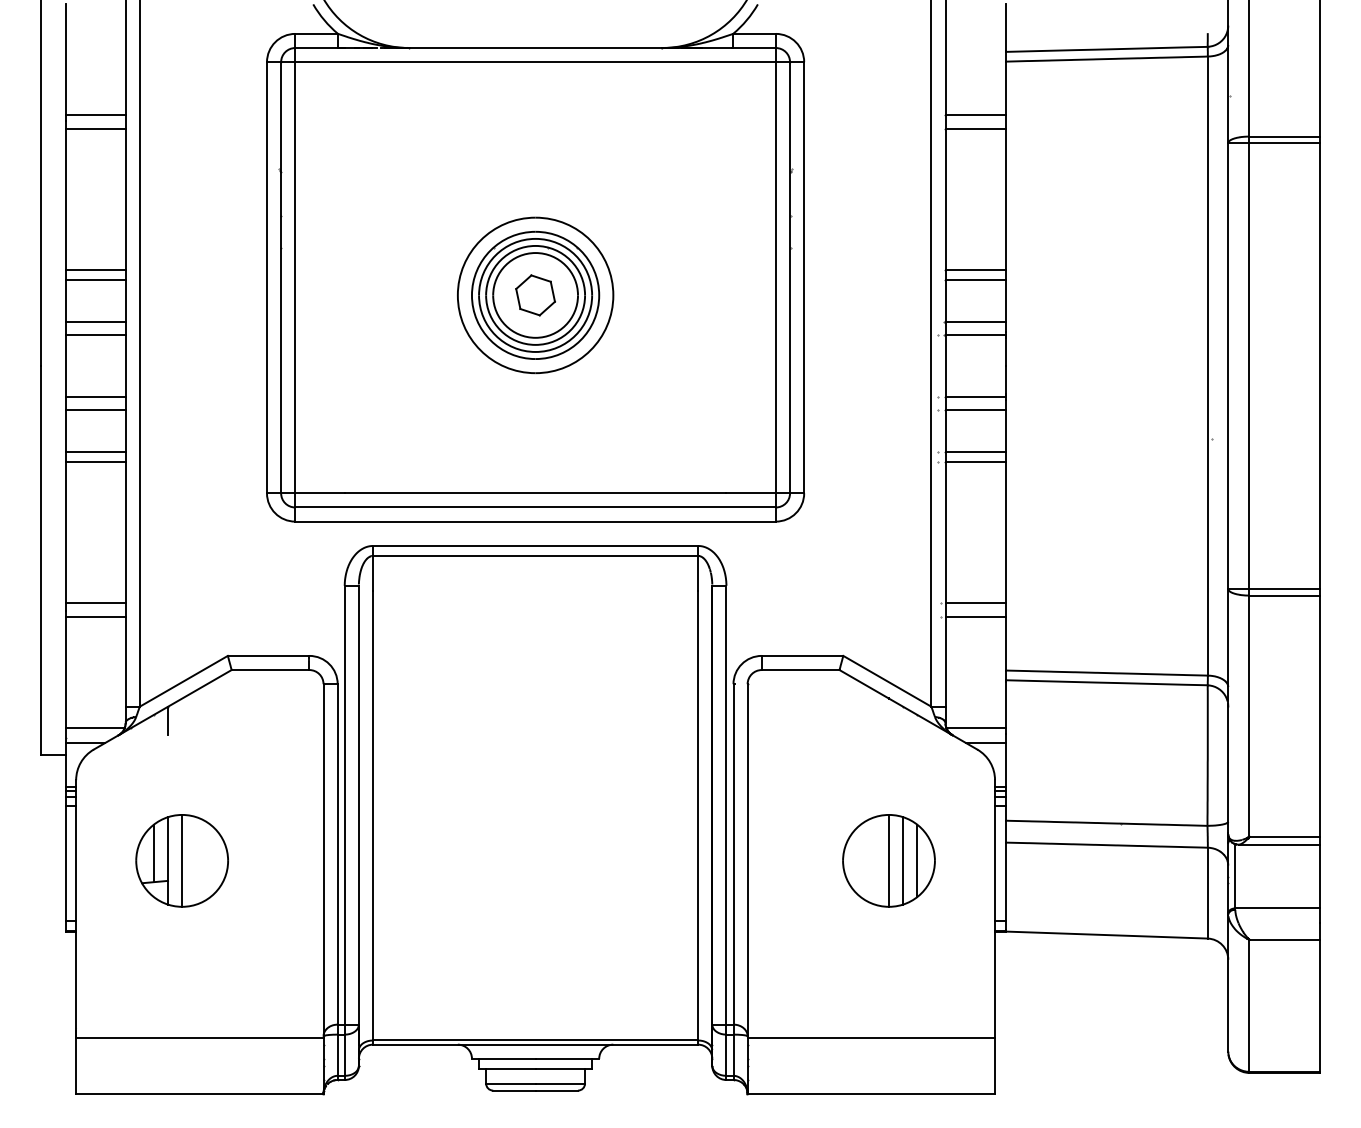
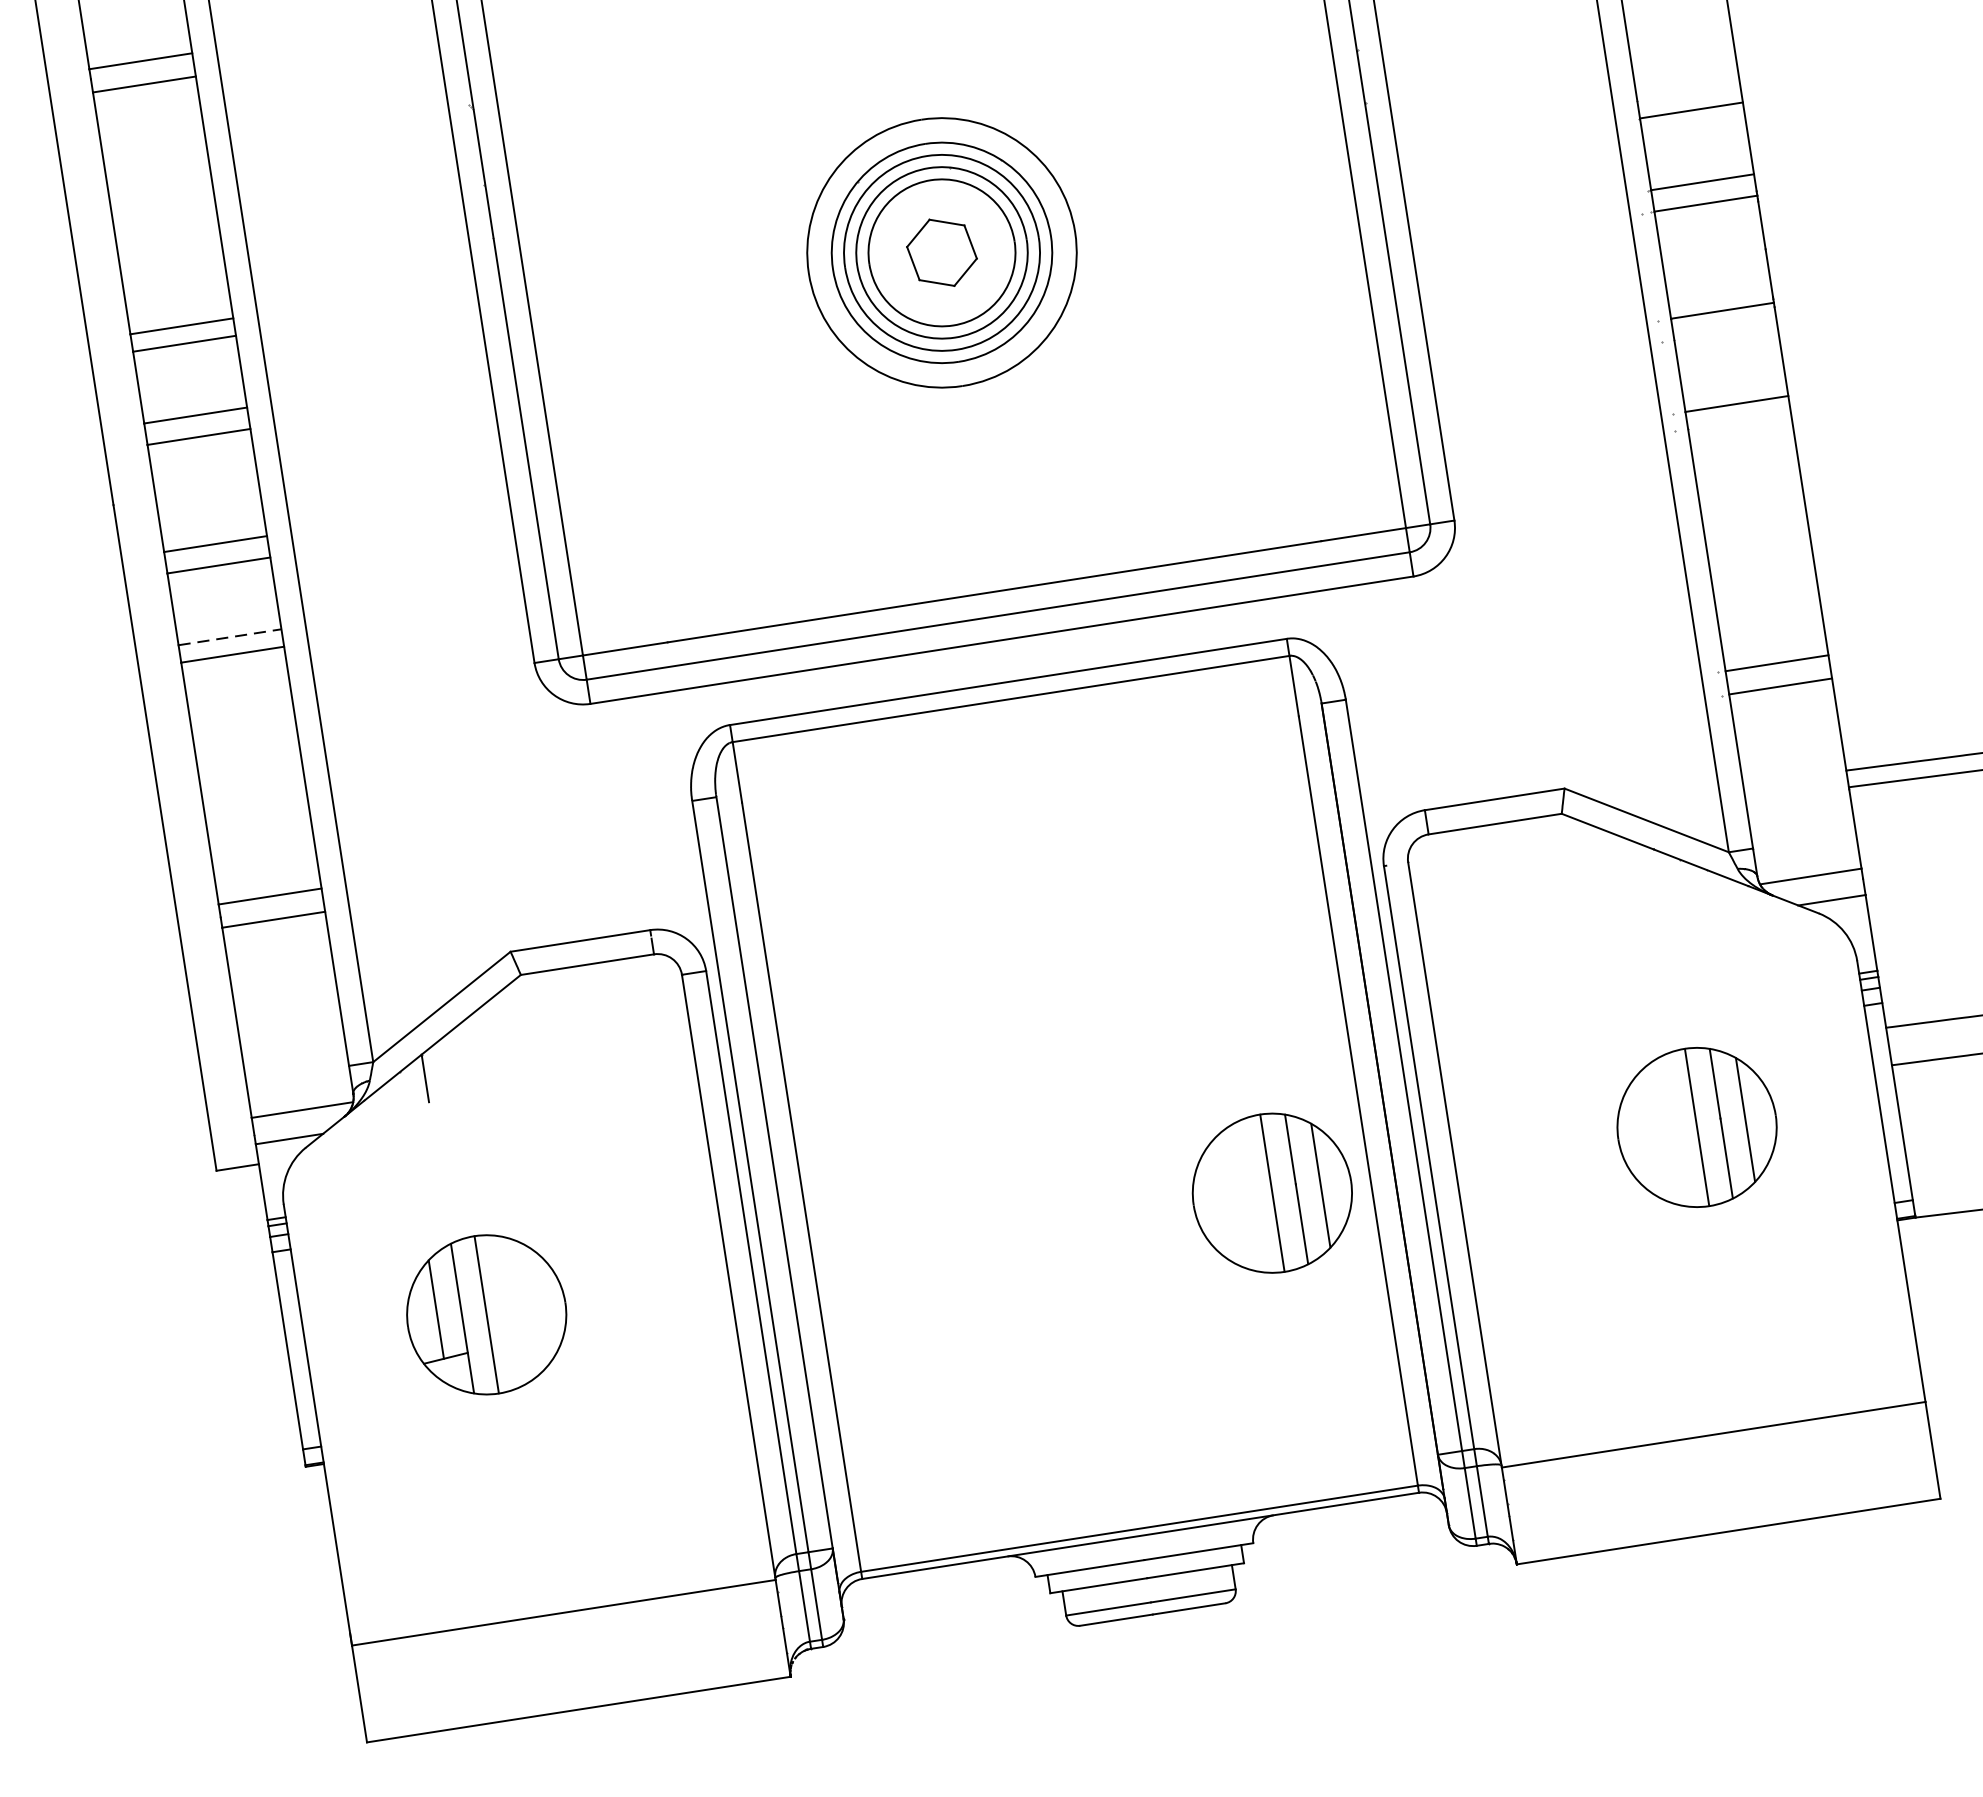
line: (975, 270) -> (1688, 93), removed
line: (975, 409) -> (1725, 331), removed
line: (96, 451) -> (231, 636), solid -> dashed
line: (975, 461) -> (1739, 420), removed
part: (640, 860) -> (1271, 1192), added

